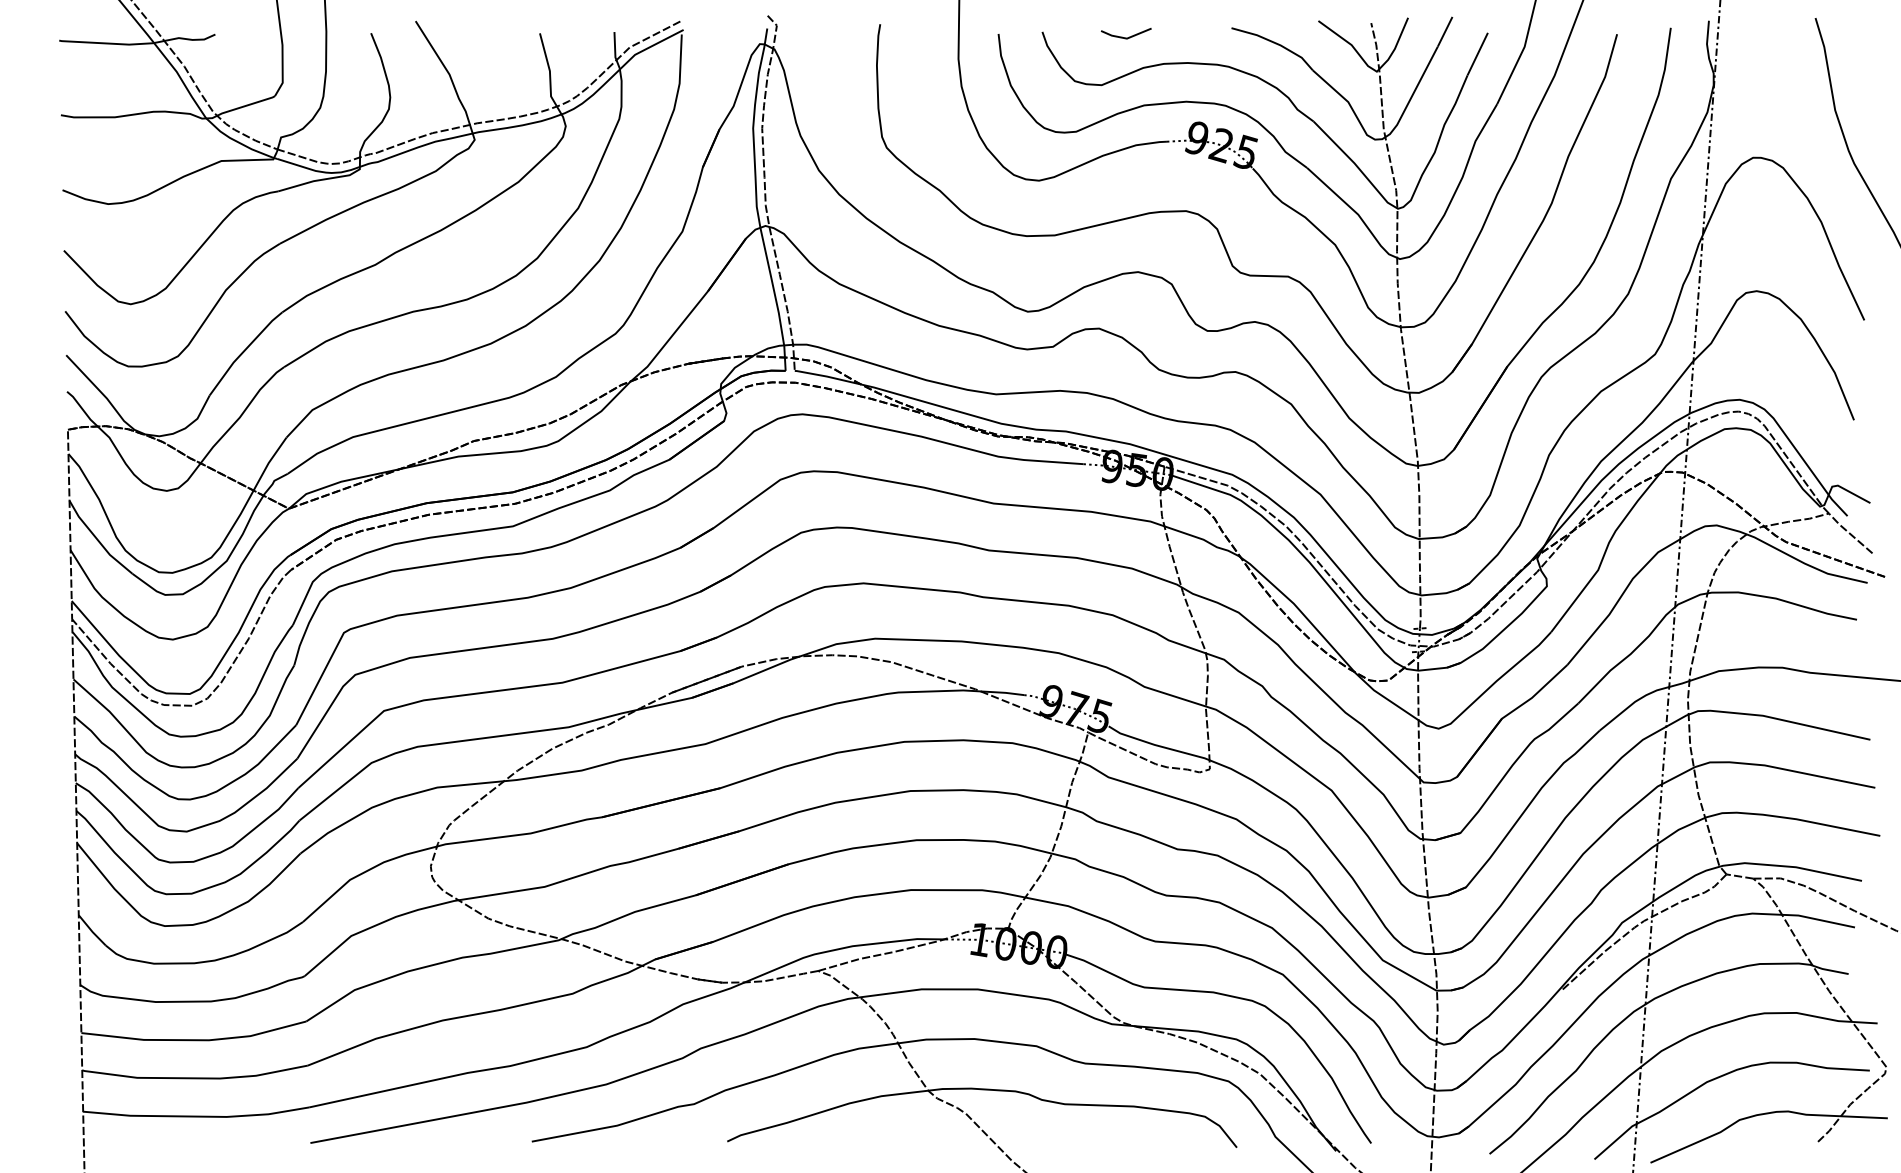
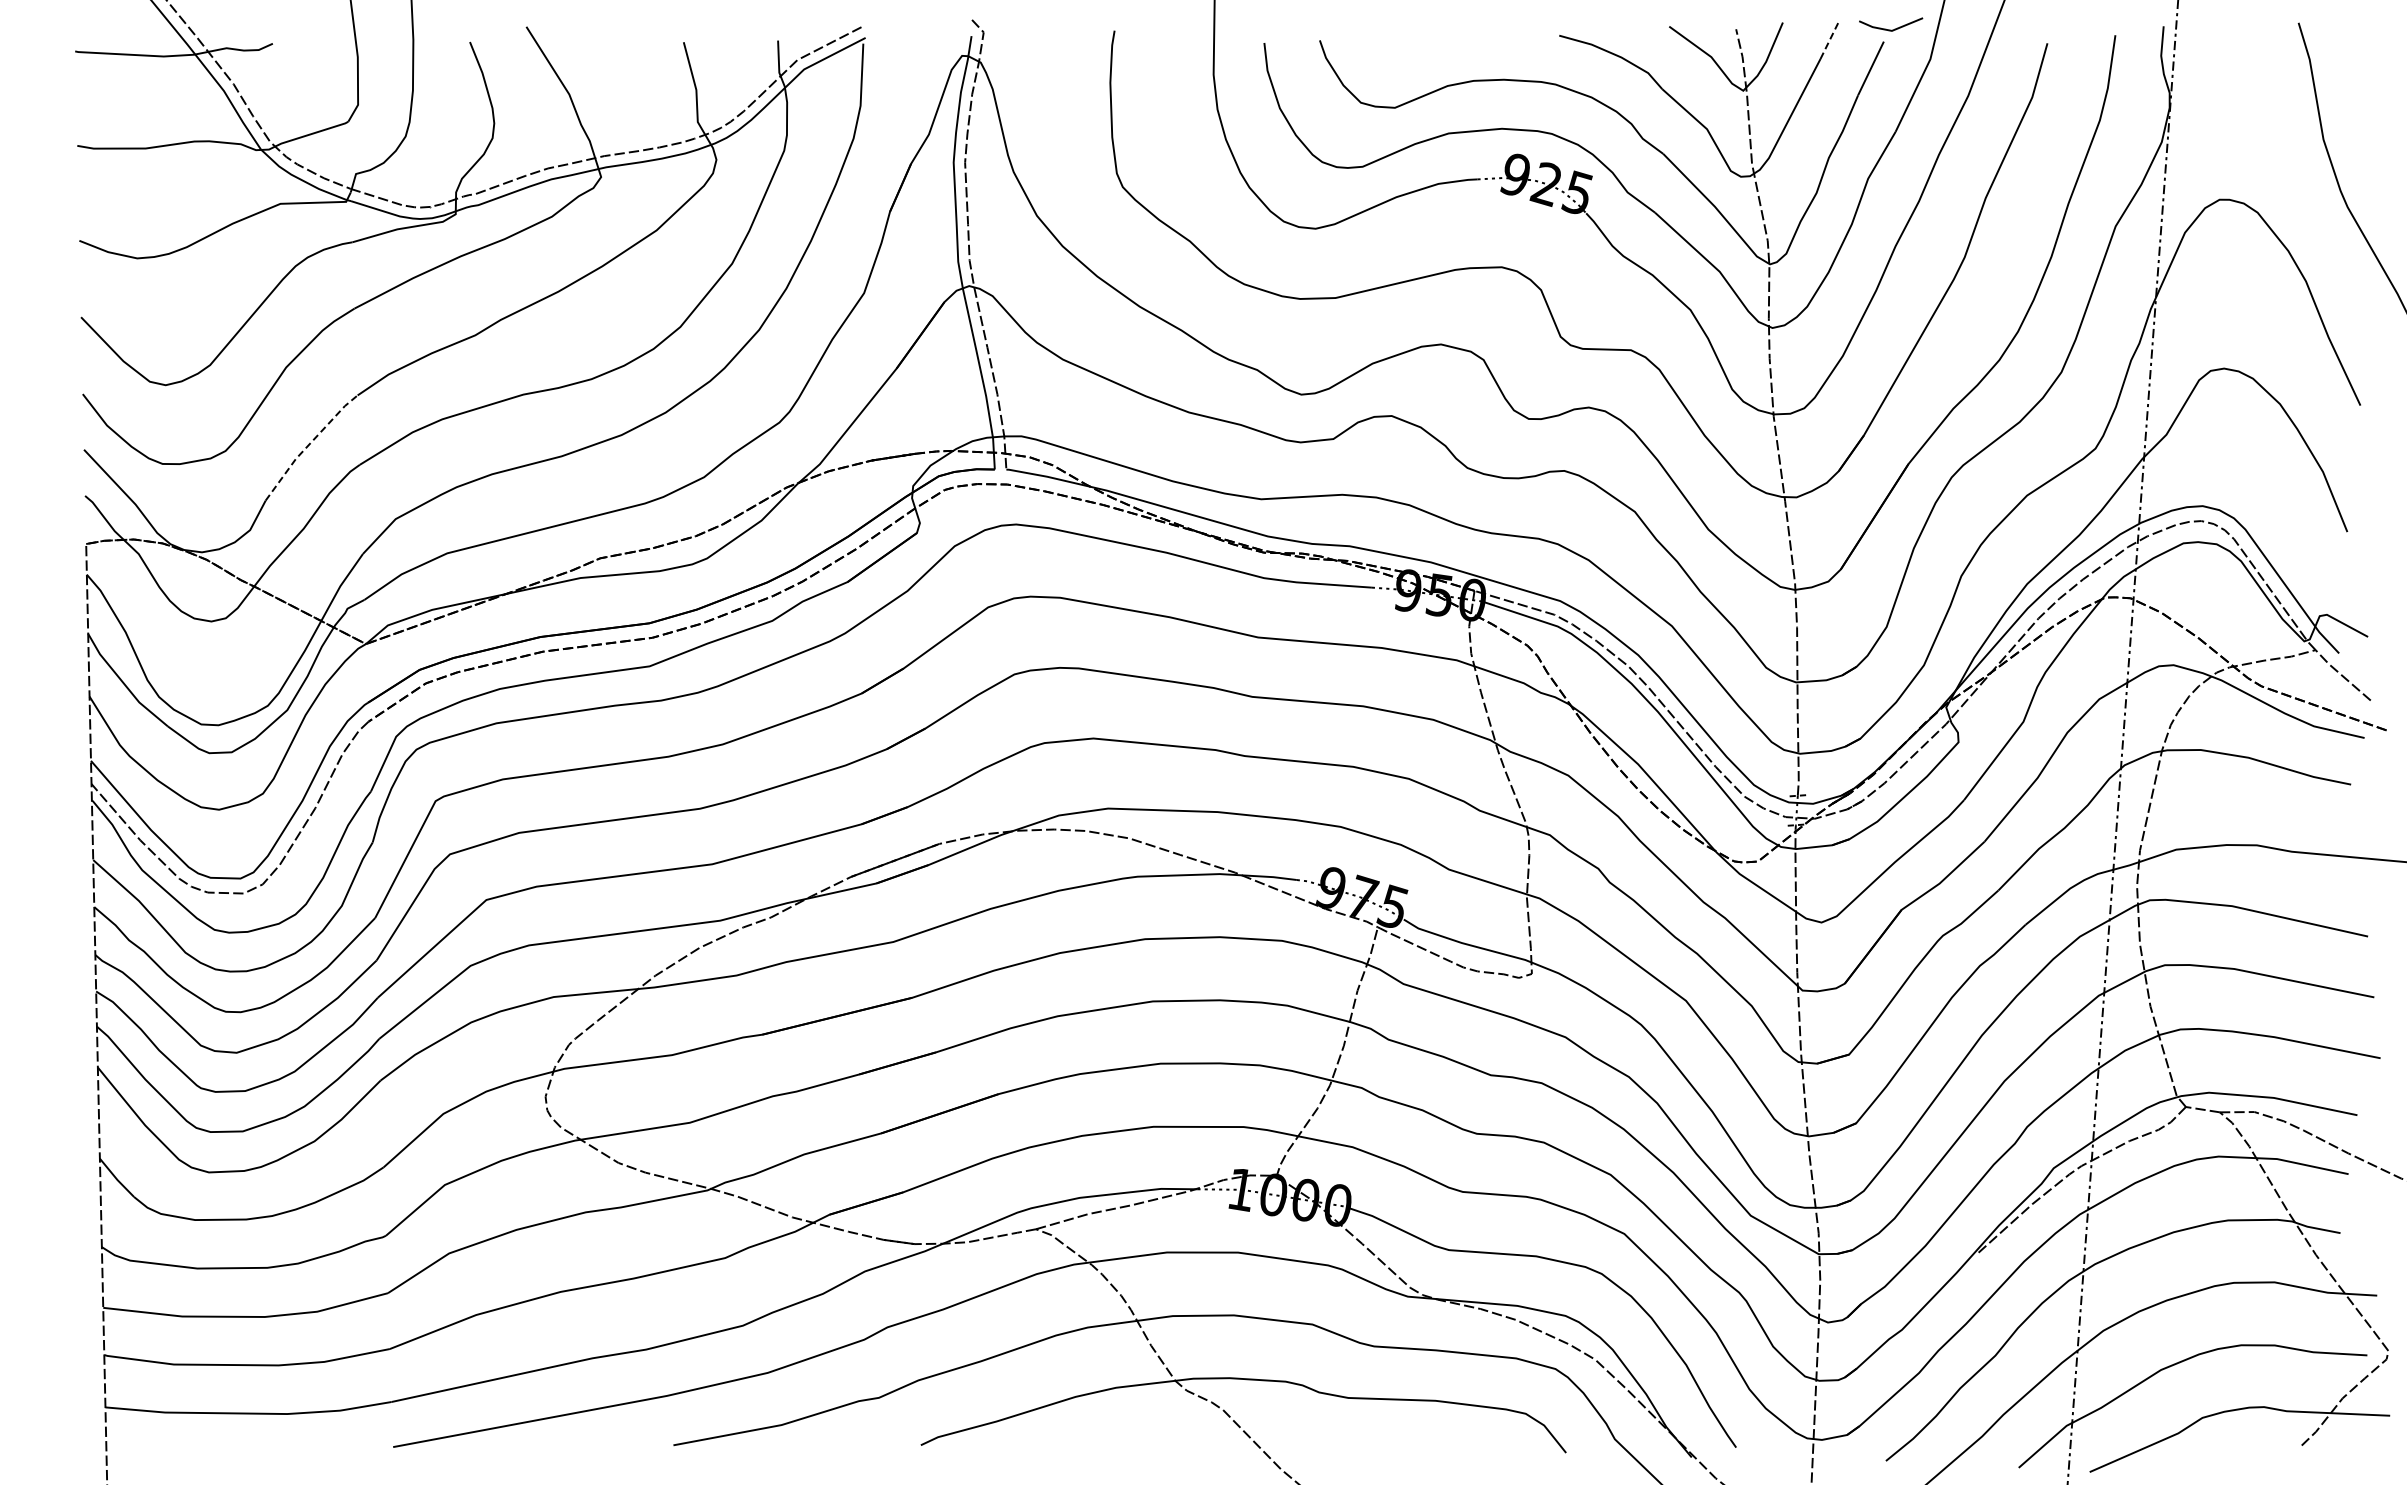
line: (1444, 31) -> (1829, 40), solid -> dashed
line: (1129, 36) -> (1894, 28), moved
line: (243, 351) -> (308, 445), solid -> dashed

